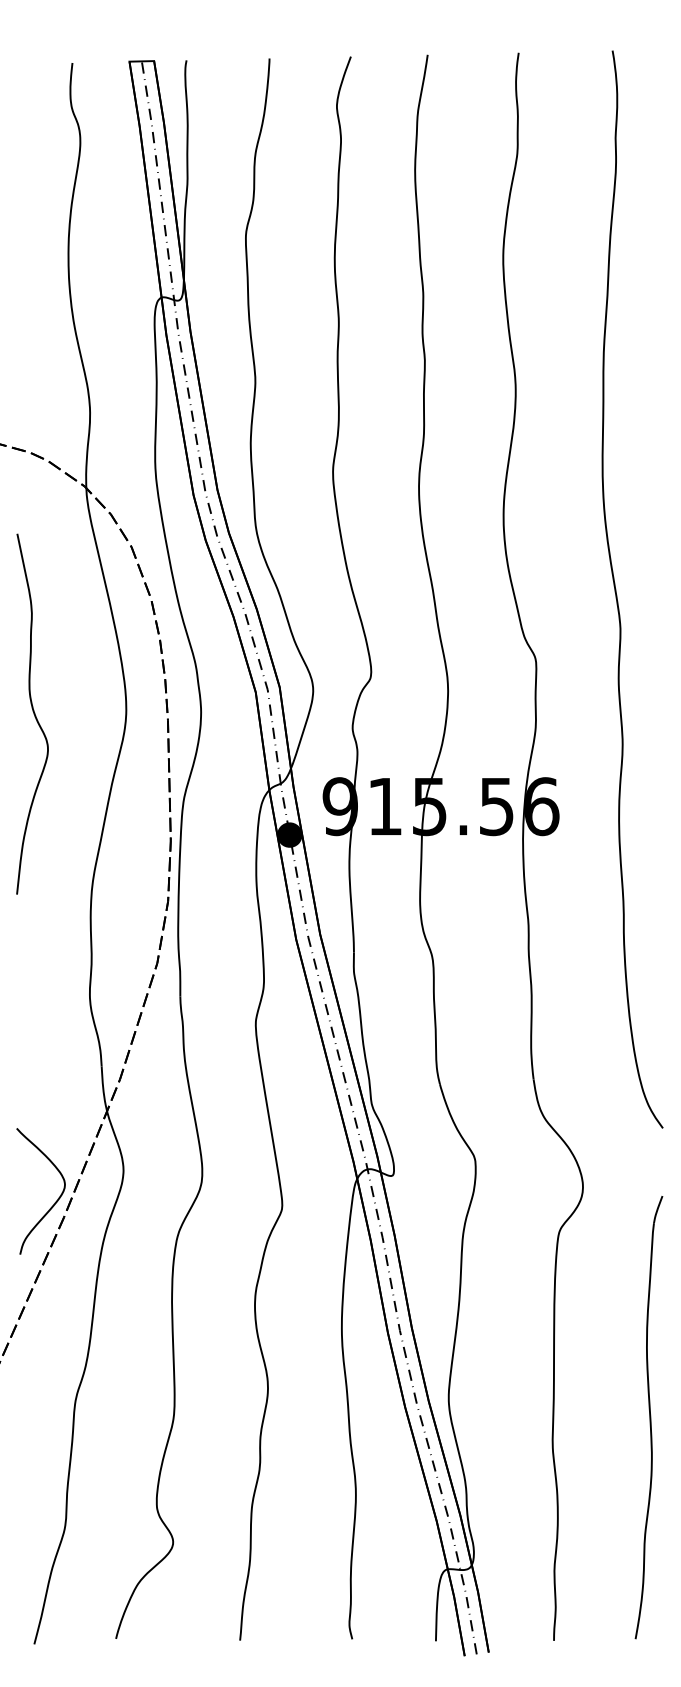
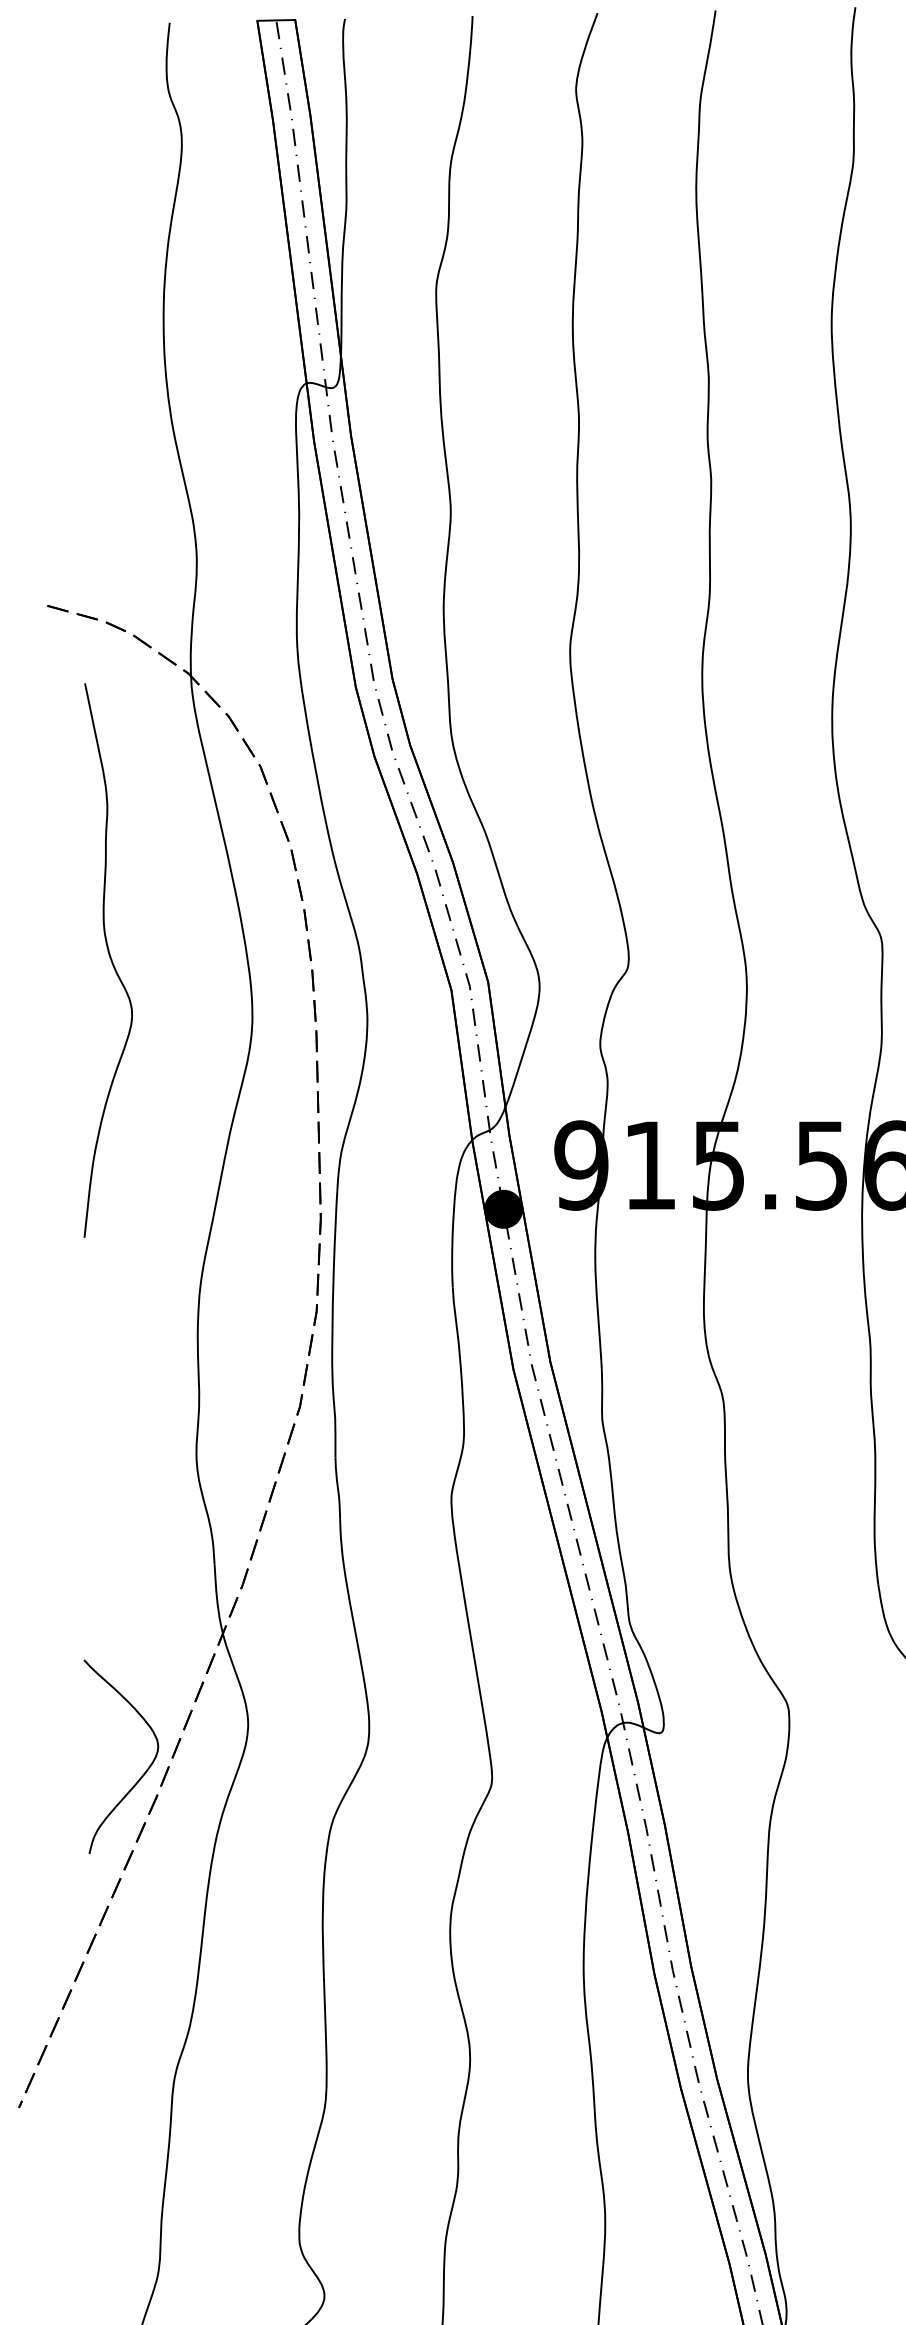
curve: (33, 713) -> (109, 959), moved

